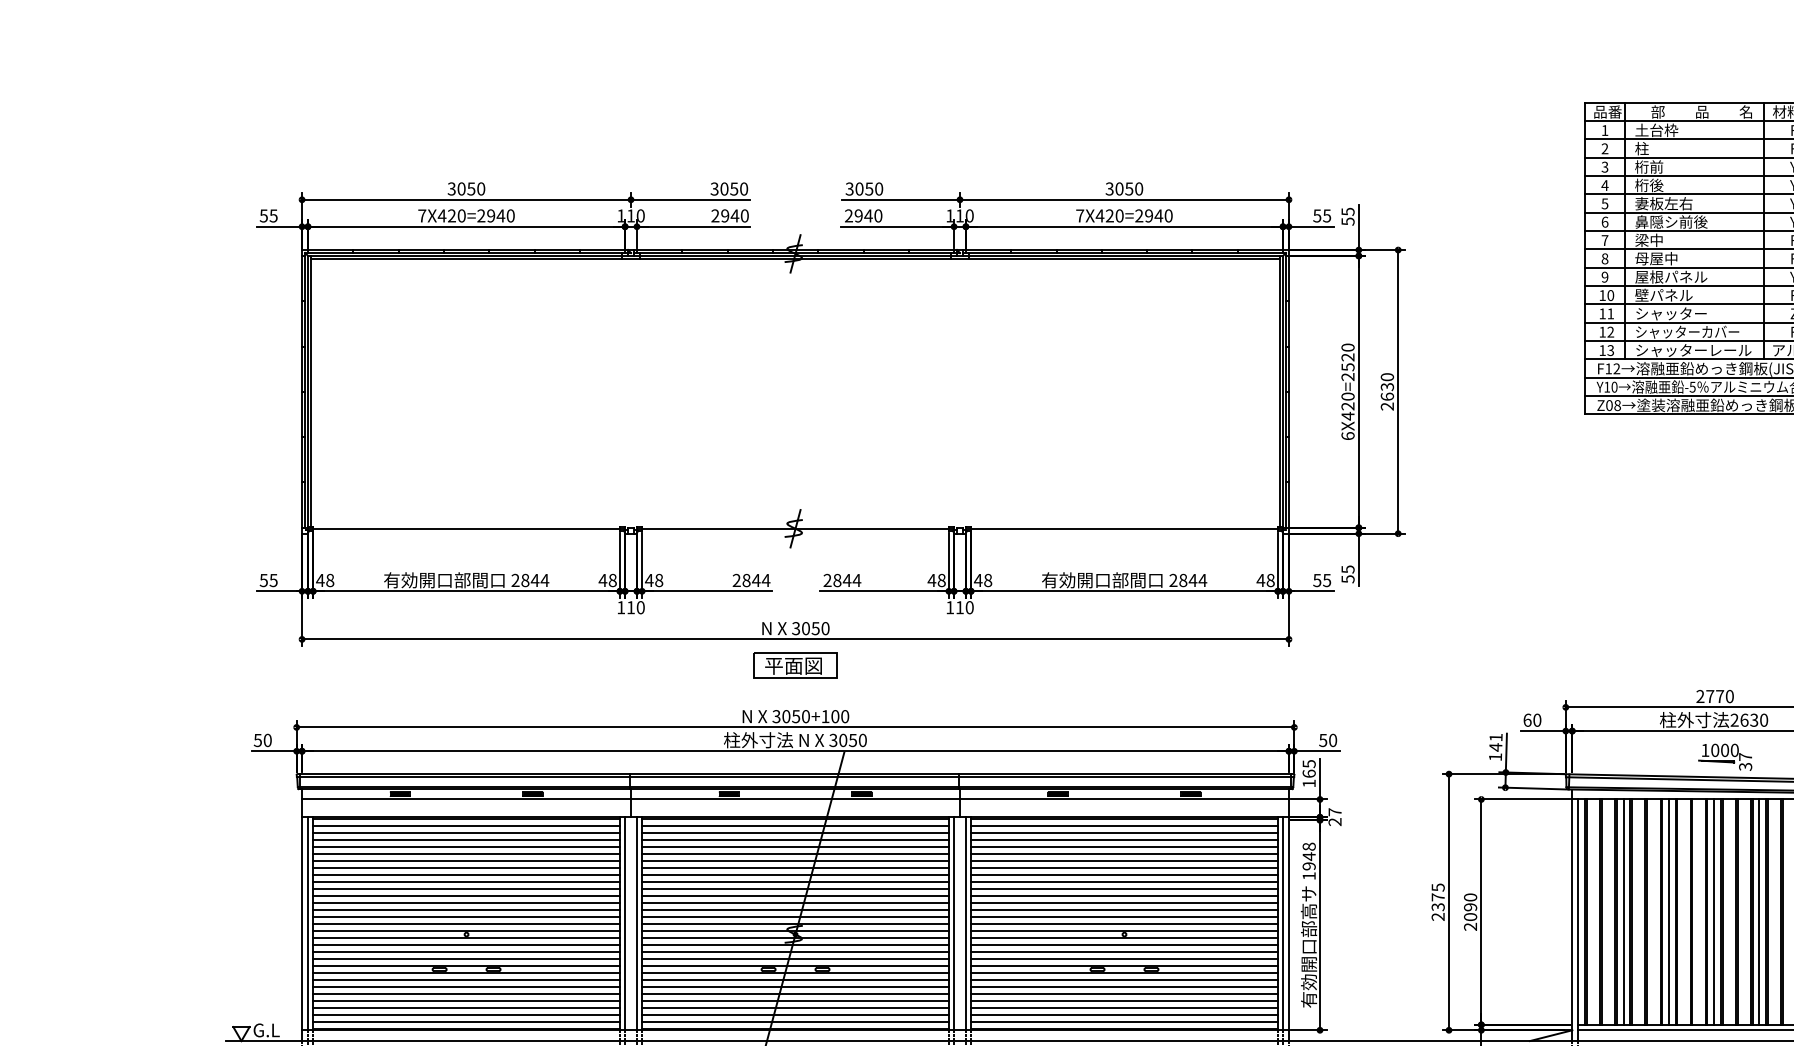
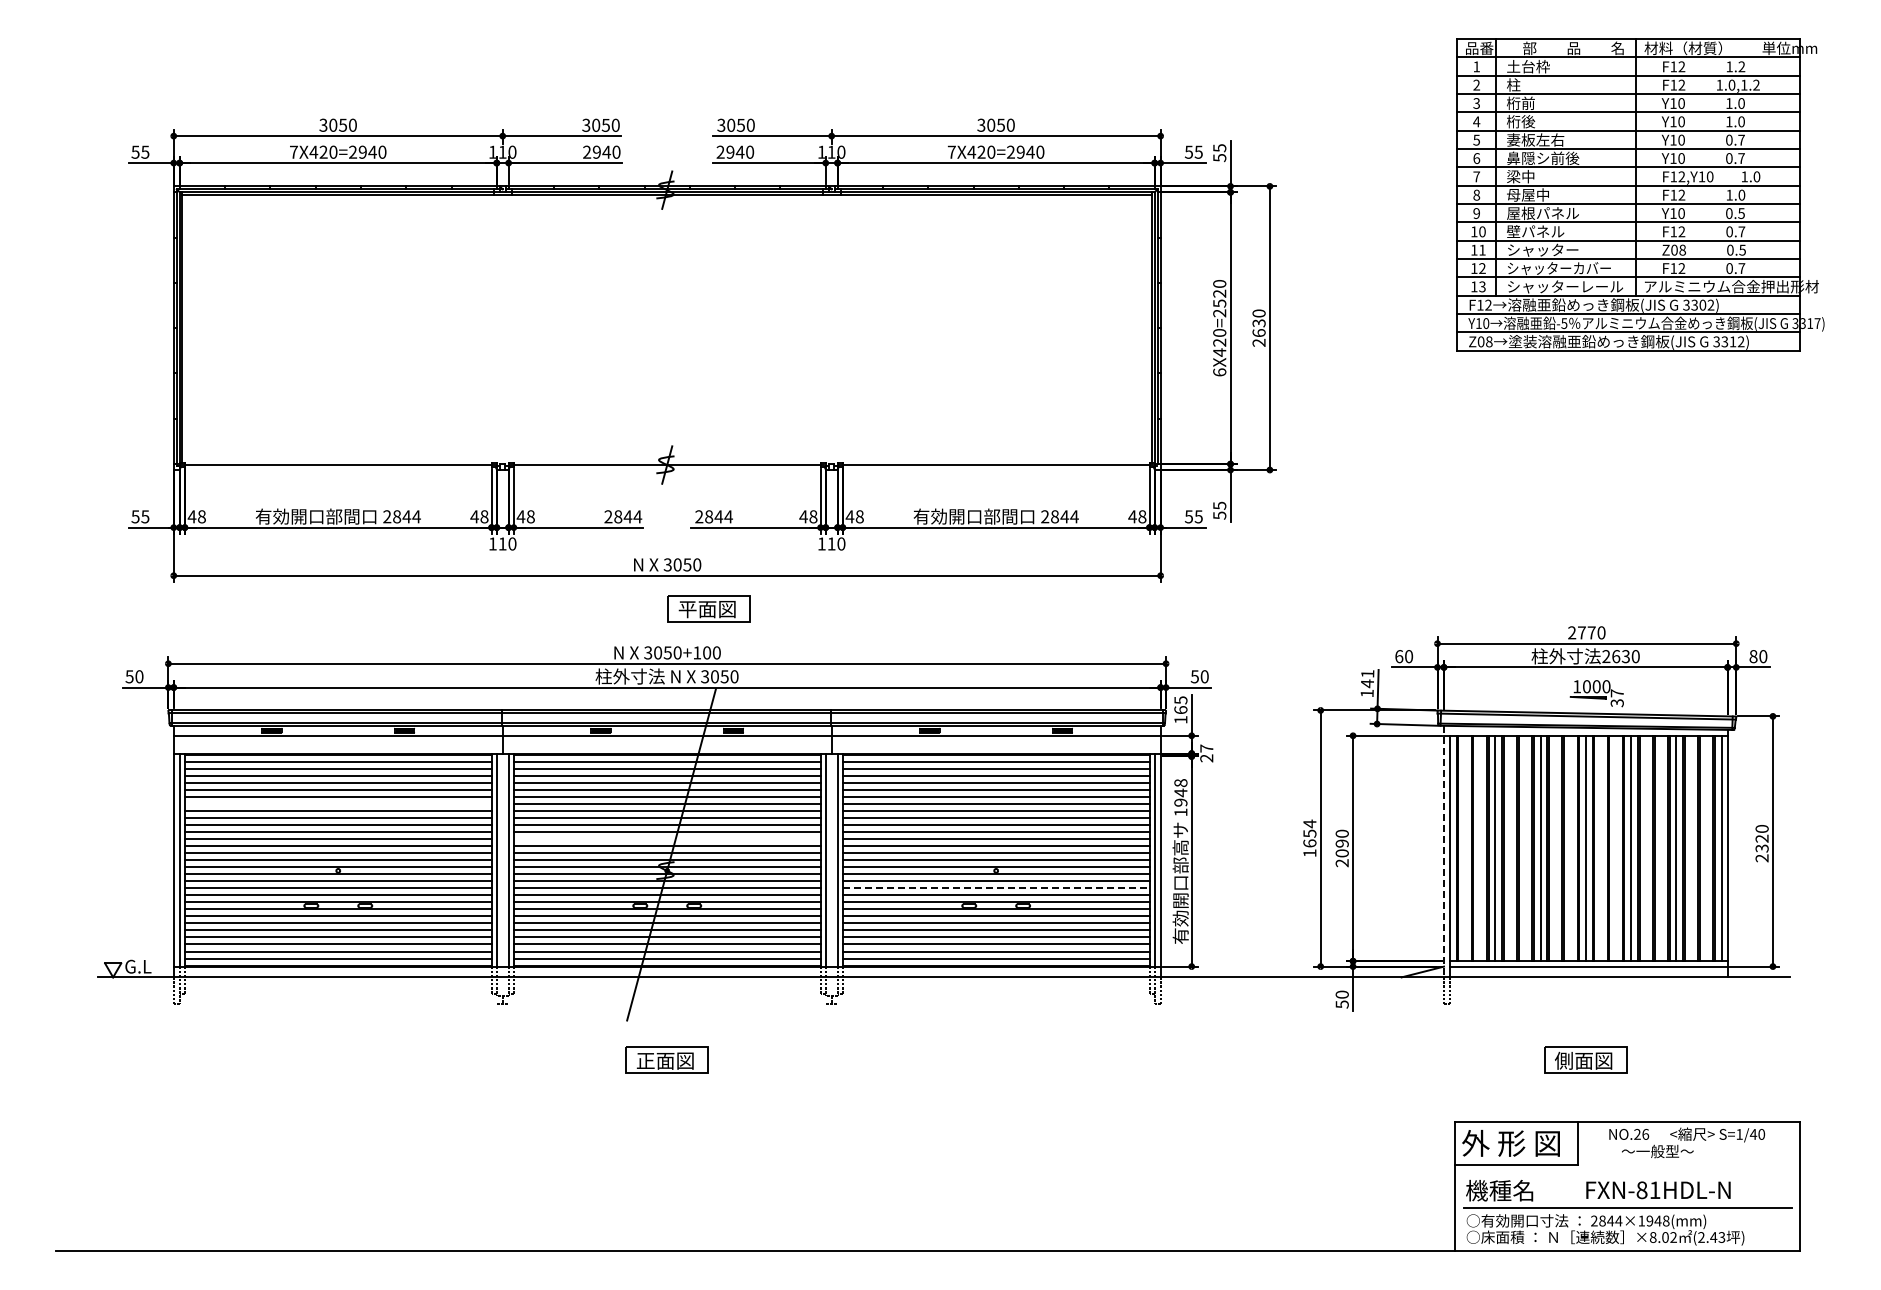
part: (794, 665) -> (708, 608), moved
line: (465, 868) -> (337, 804), removed
text: (1437, 902) -> (1309, 838), 2375 -> 1654
line: (794, 903) -> (666, 839), removed
line: (1572, 915) -> (1444, 851), solid -> dashed
line: (1124, 952) -> (996, 888), solid -> dashed

